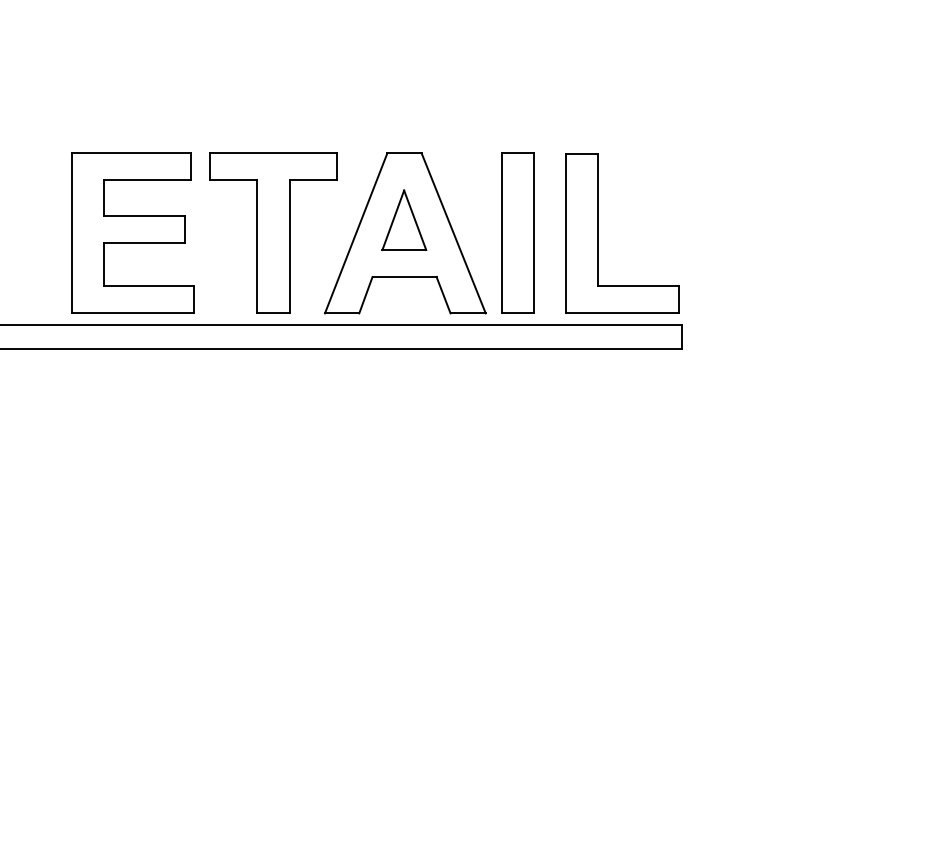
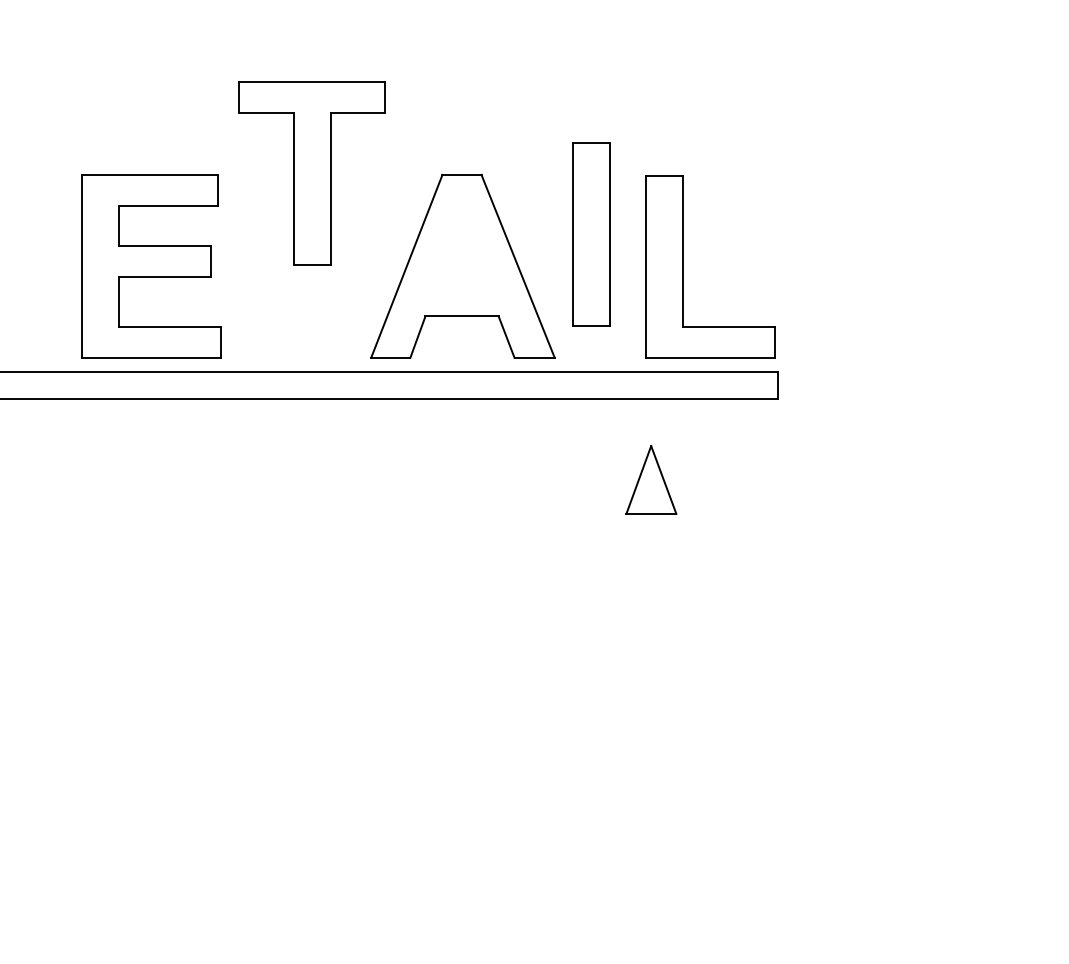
part: (404, 219) -> (651, 479), moved
part: (273, 232) -> (312, 173), moved
part: (517, 232) -> (591, 233), moved

